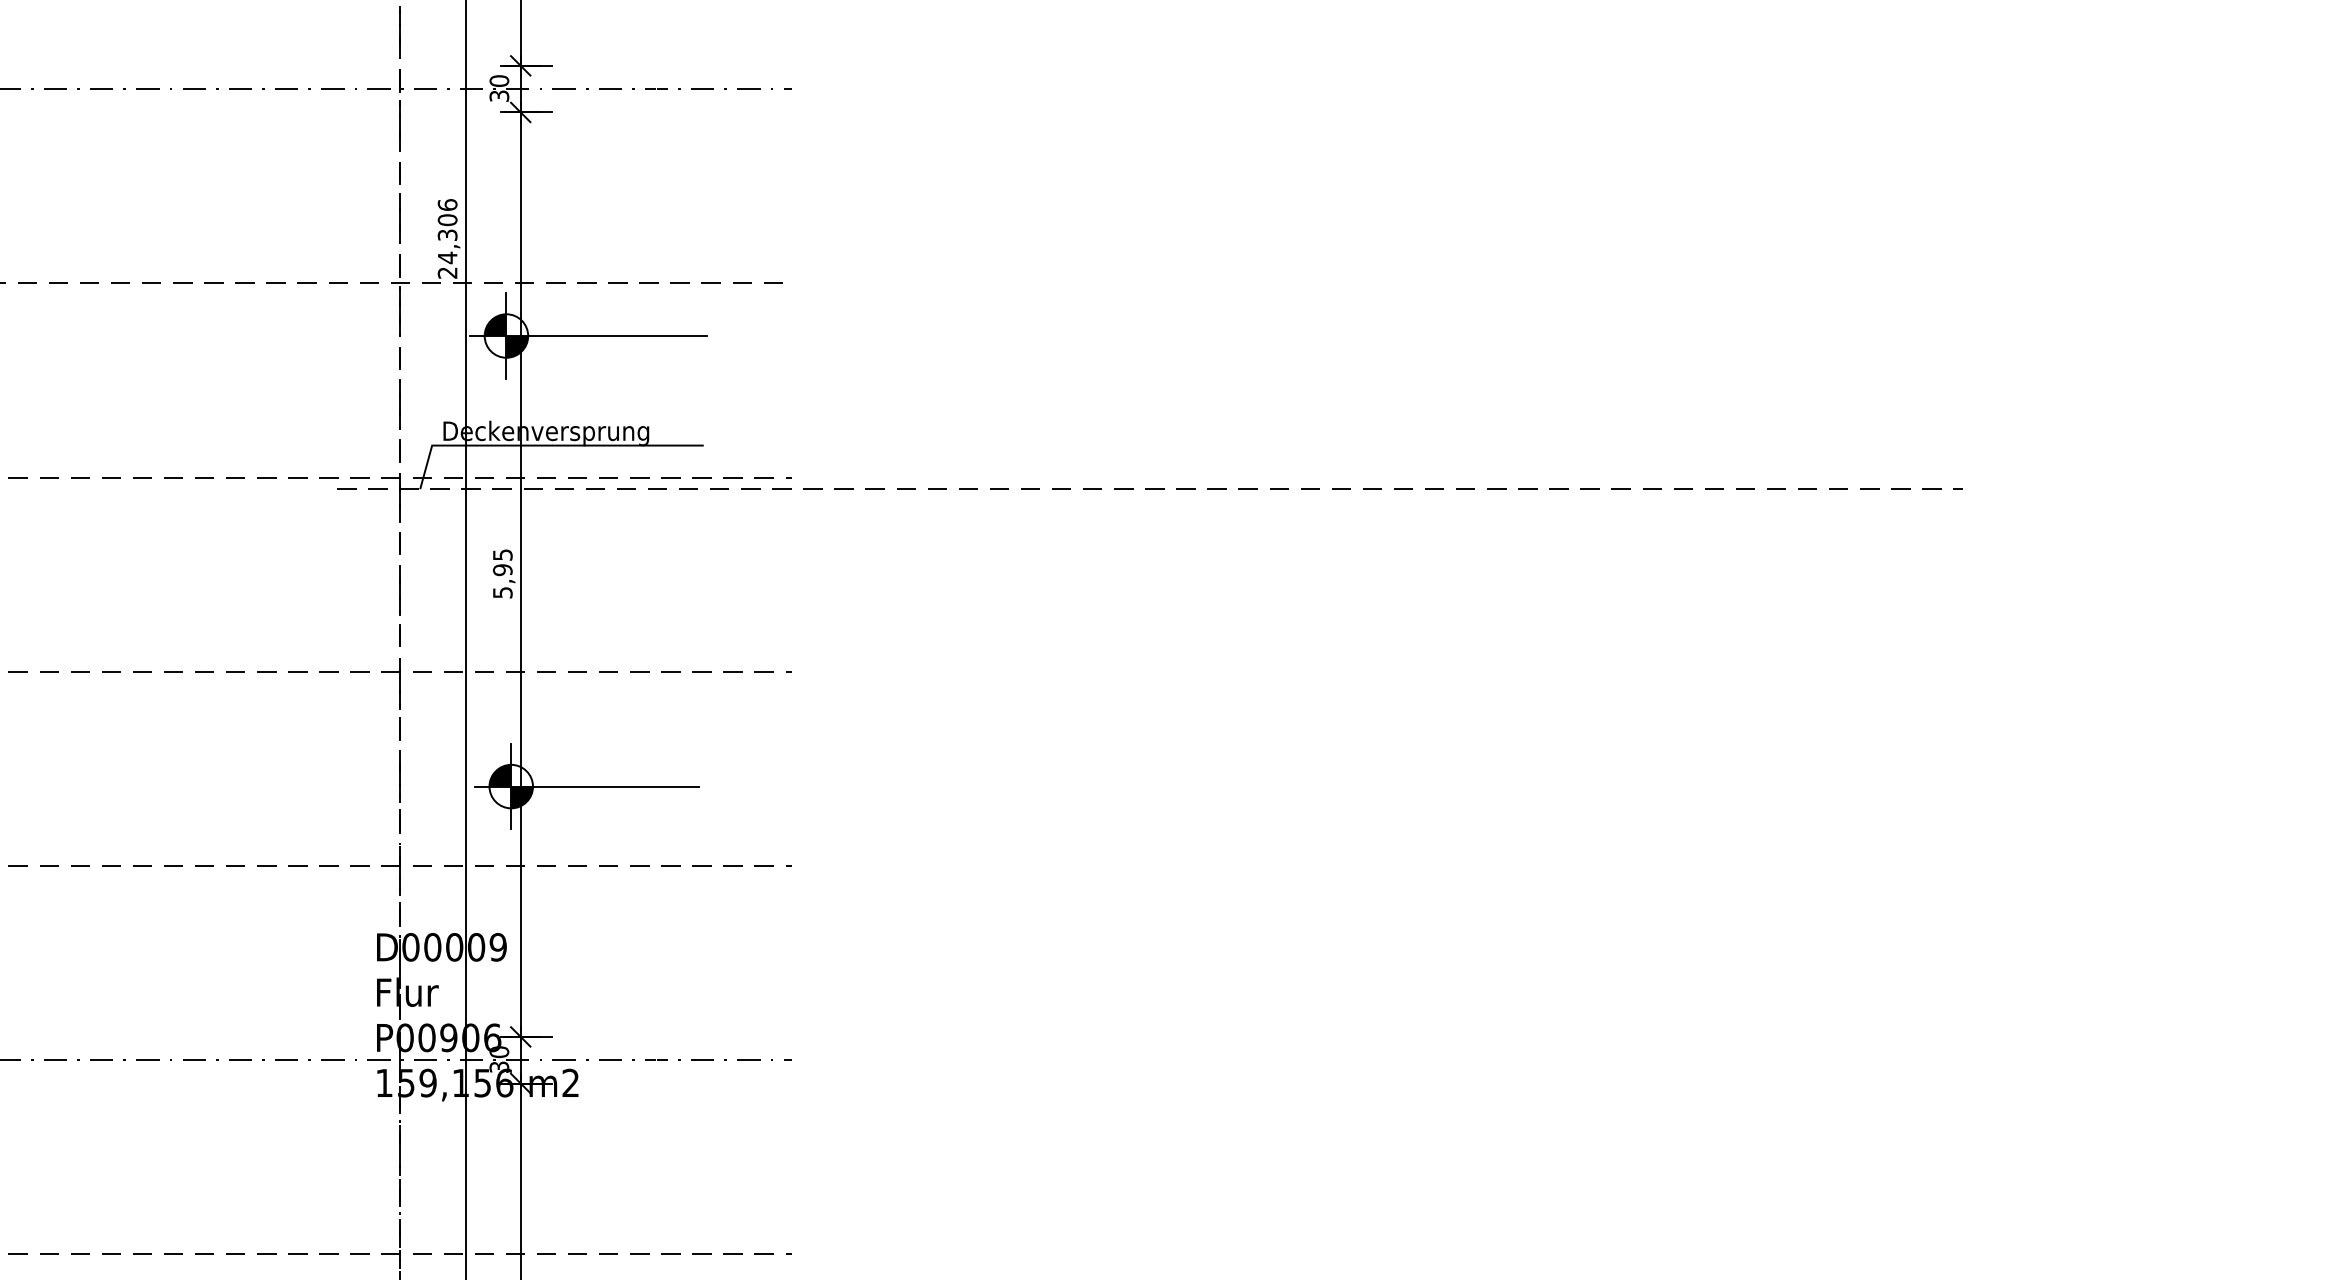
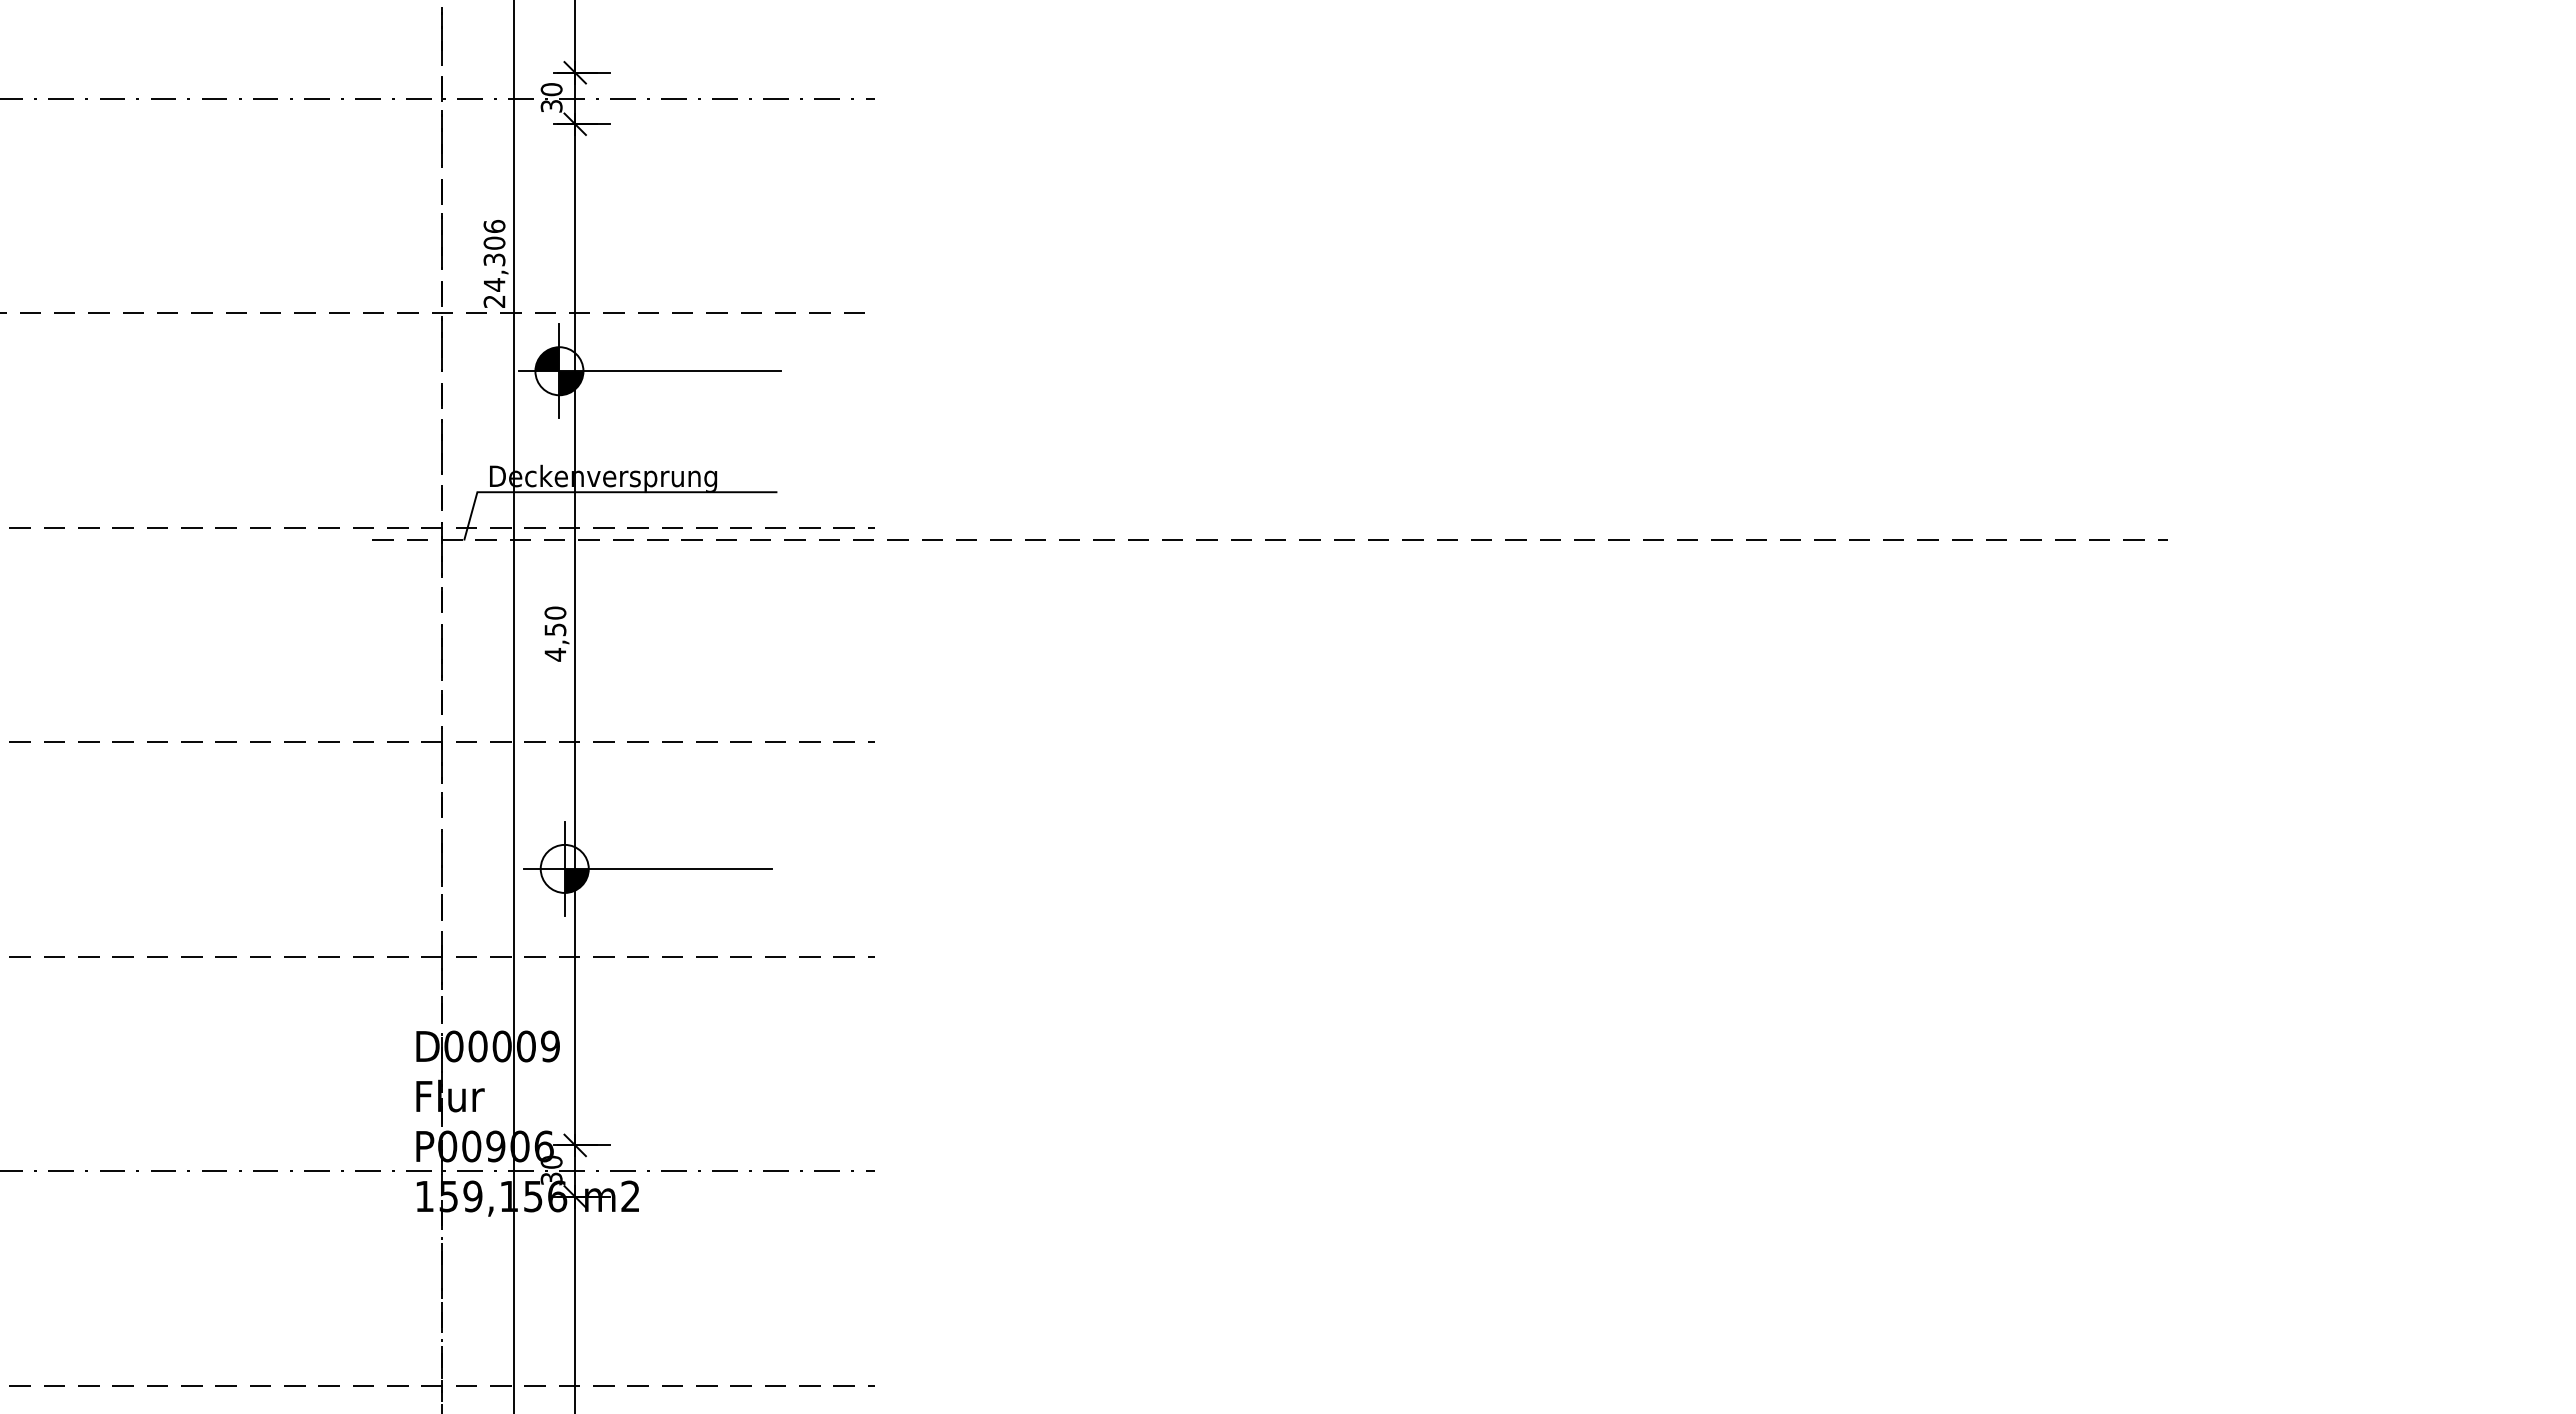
text: (502, 573) -> (555, 633), 5,95 -> 4,50
fill: (500, 775) -> (552, 856), removed

